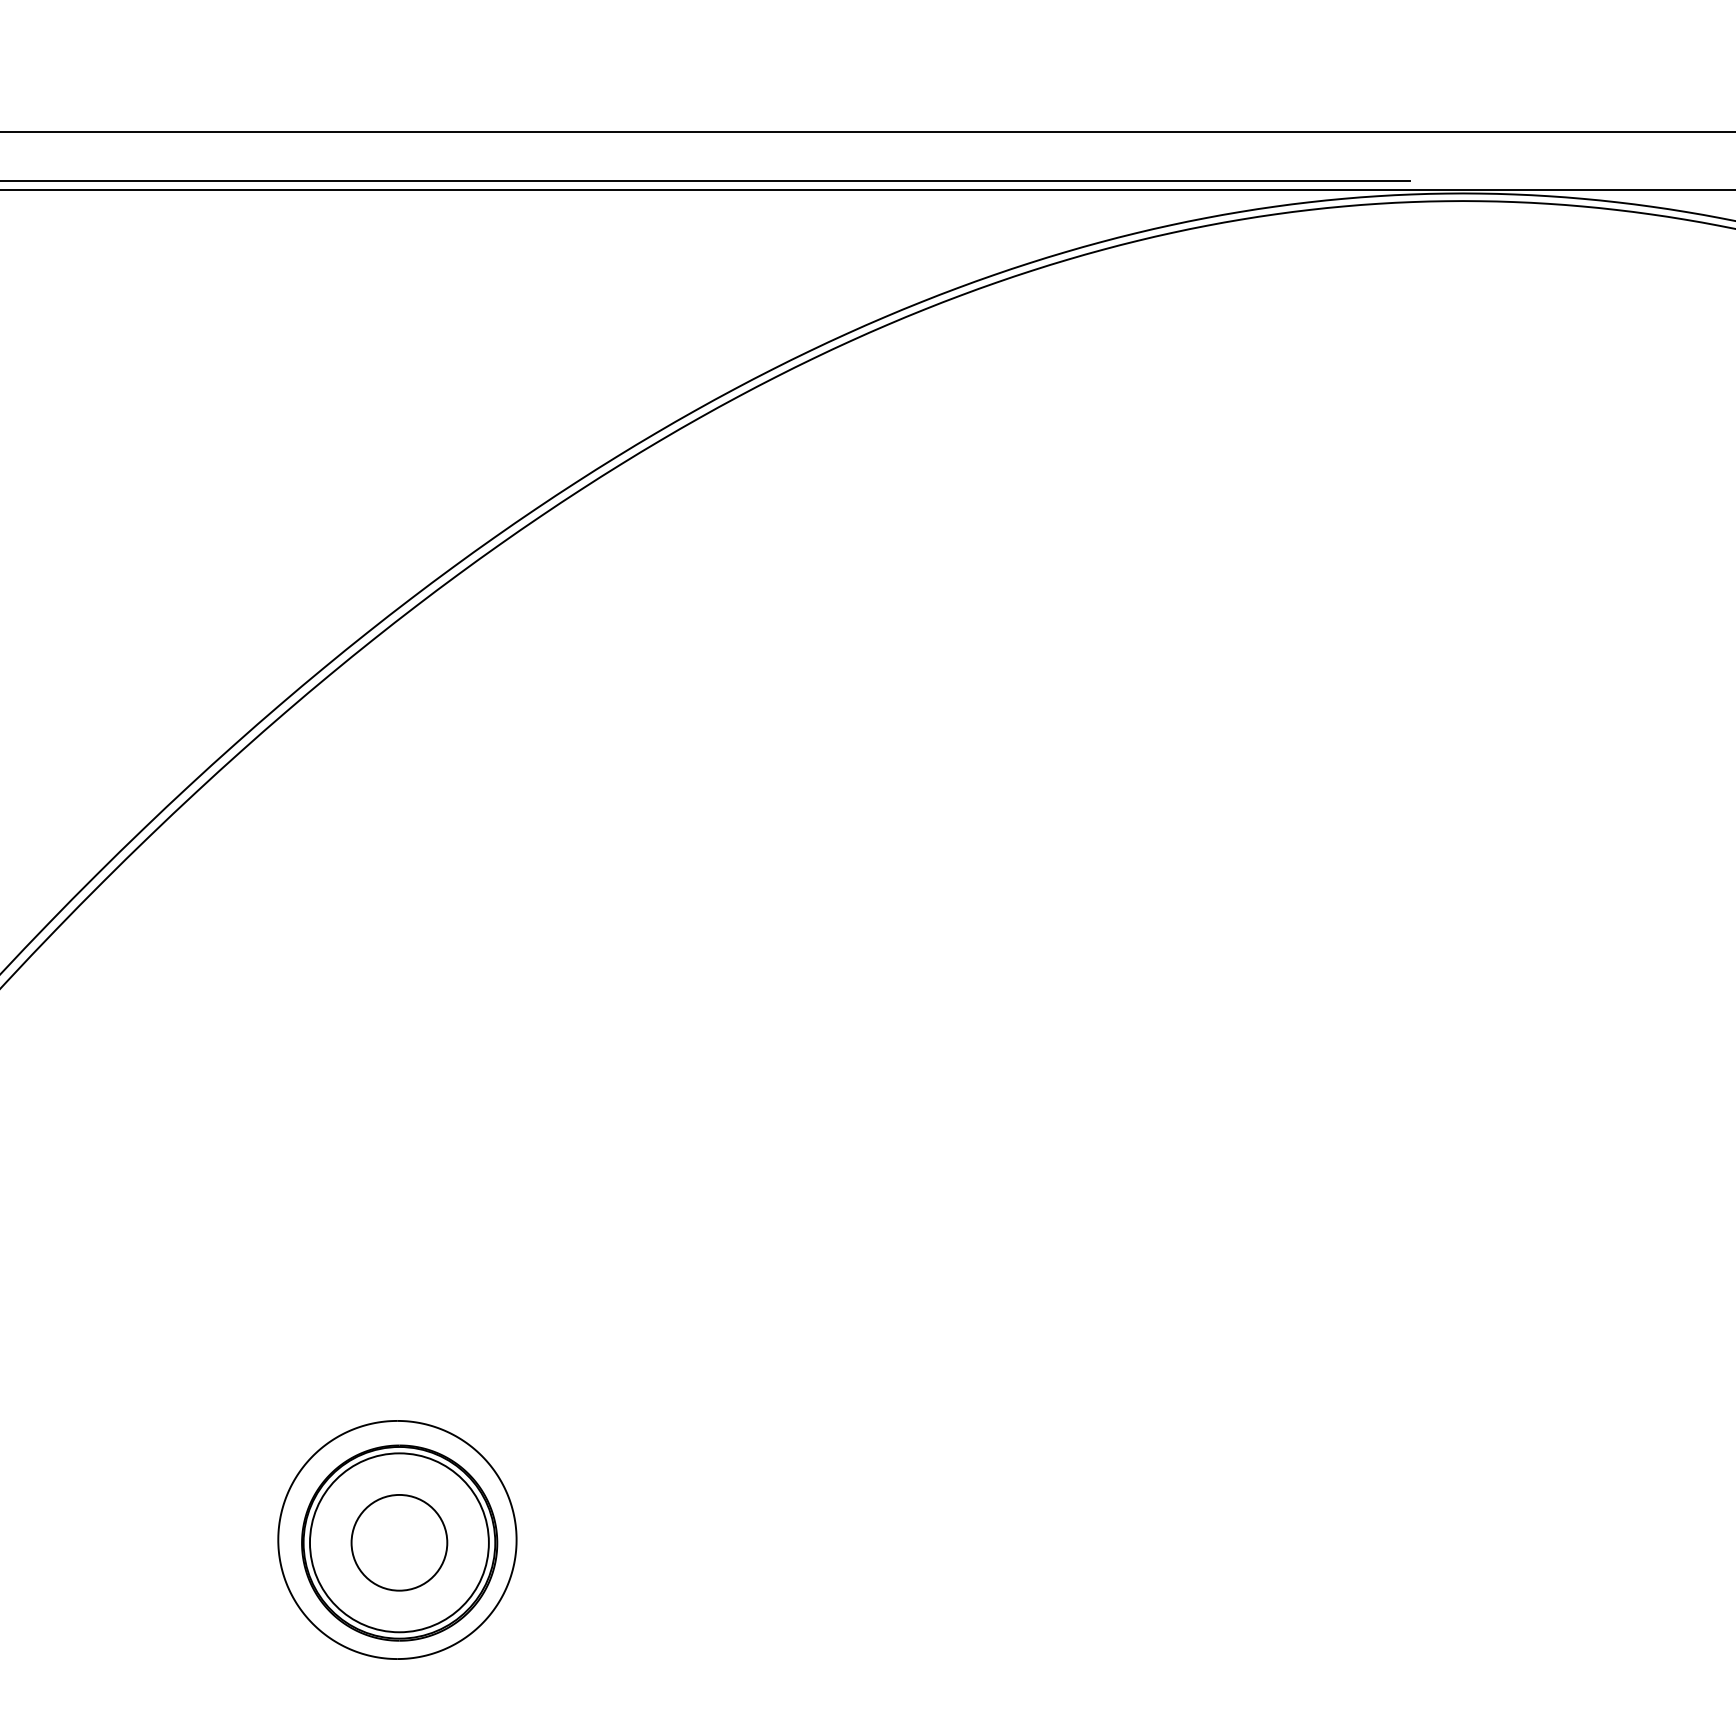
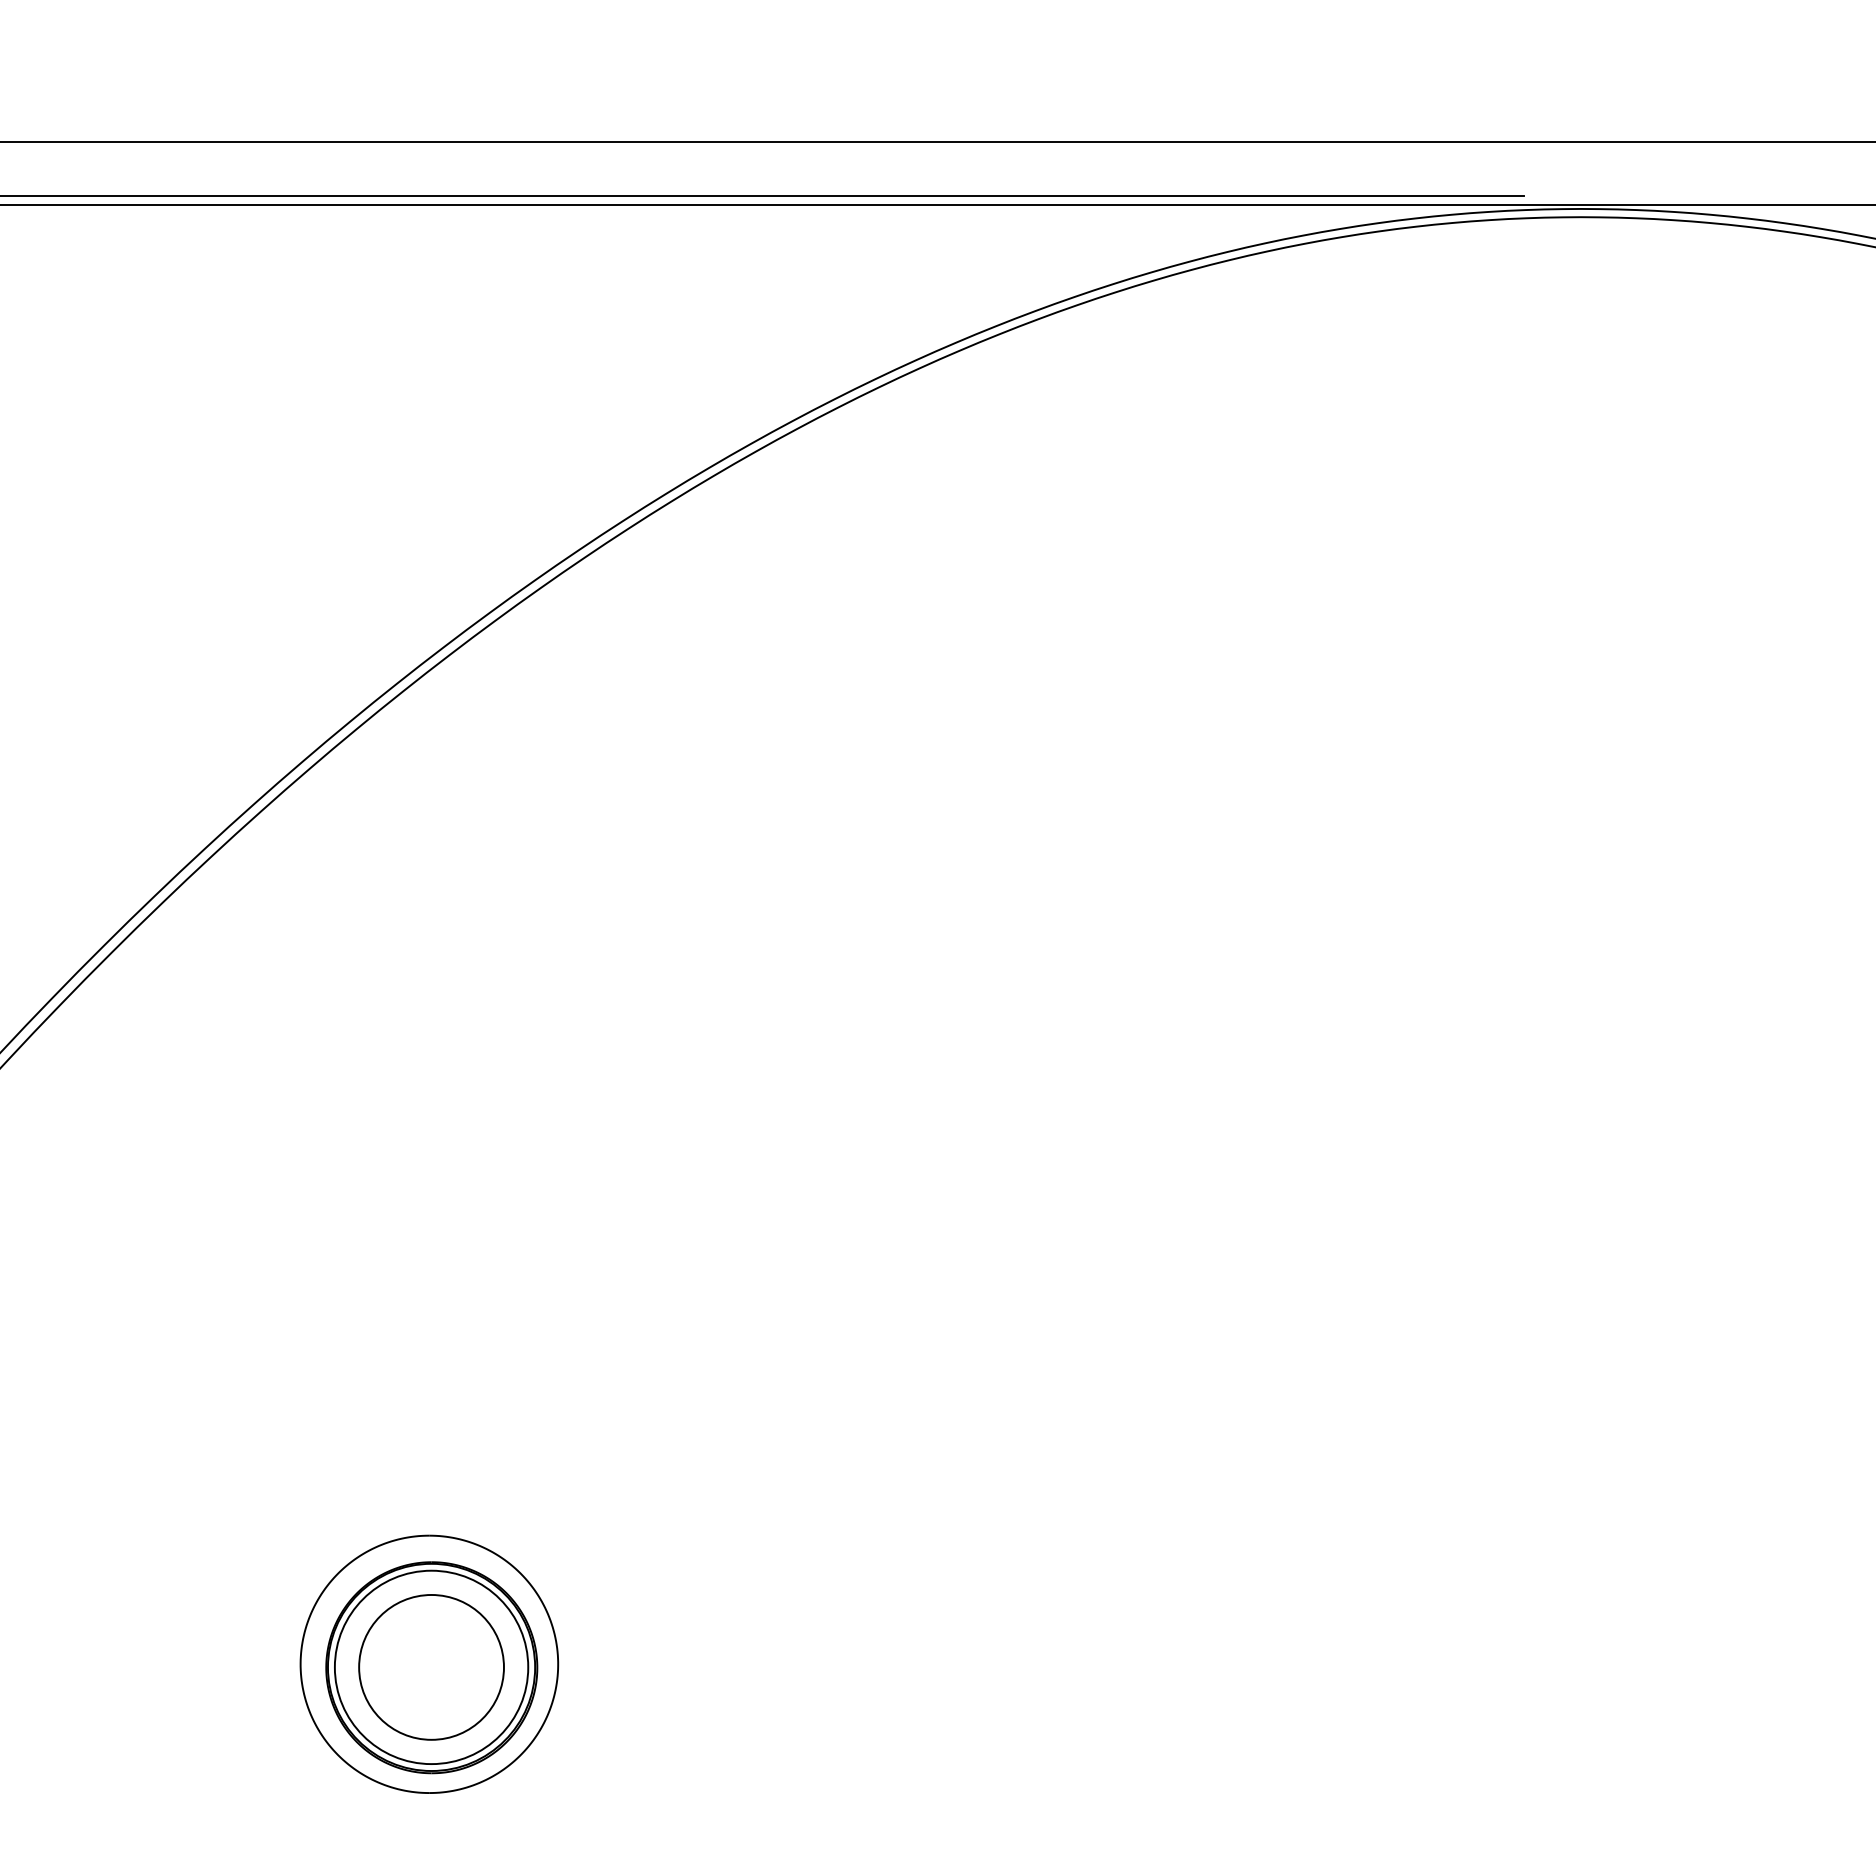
circle: (399, 1542) -> (431, 1667), size x1.4

